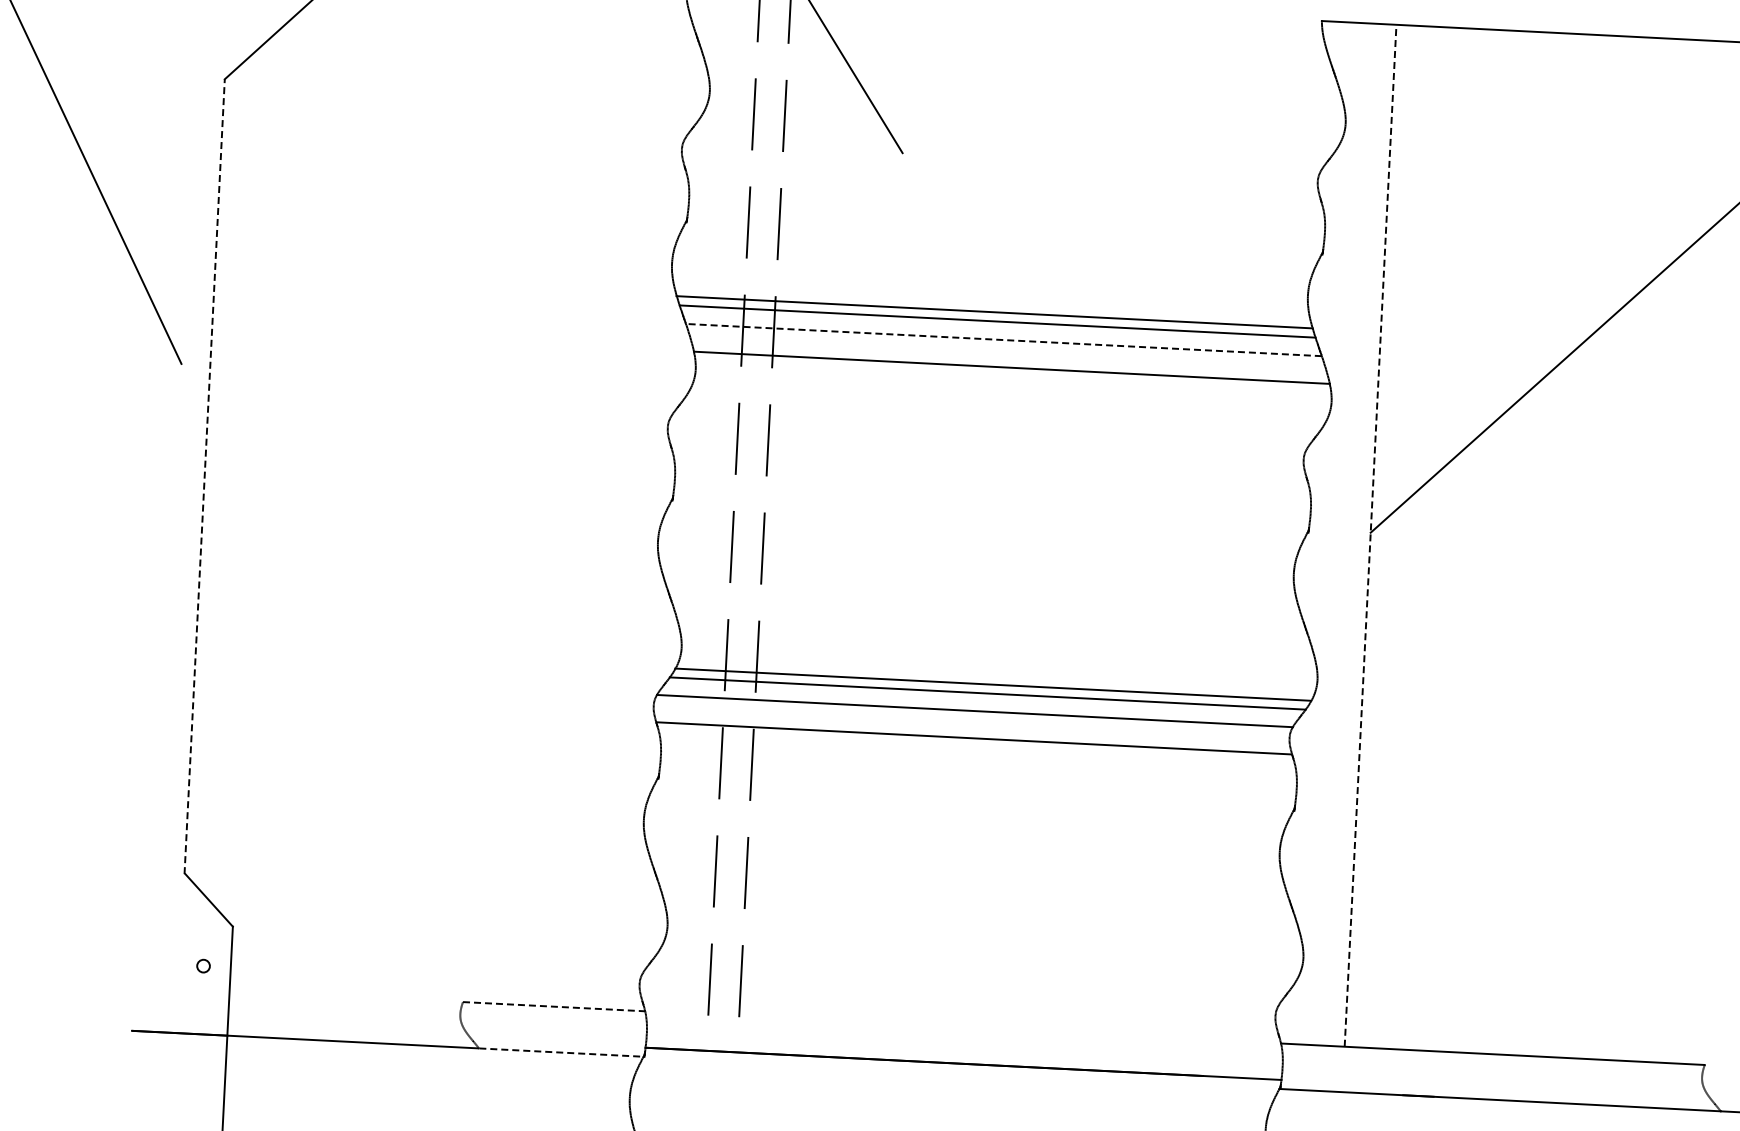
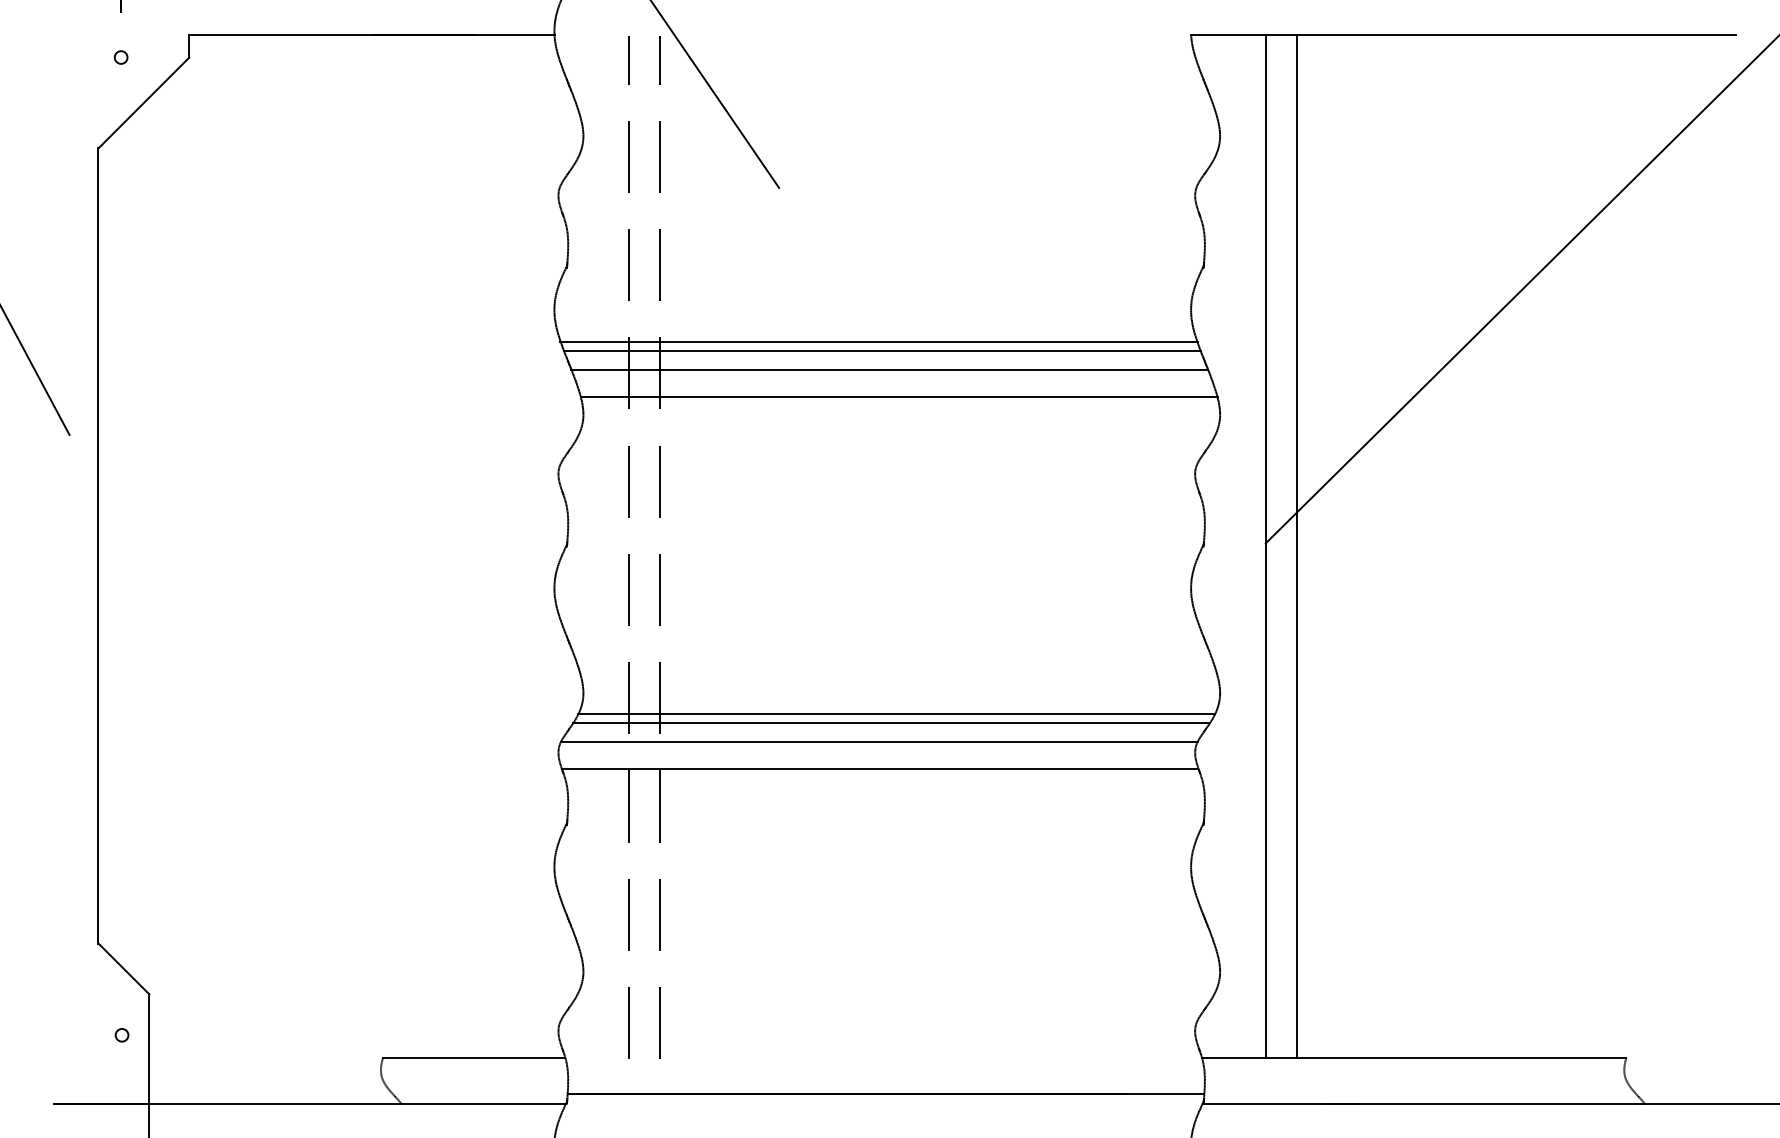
line: (1003, 340) -> (889, 369), dashed -> solid
line: (204, 476) -> (98, 546), dashed -> solid
line: (1370, 535) -> (1265, 546), dashed -> solid
line: (1401, 537) -> (1296, 546), added
line: (554, 1007) -> (474, 1058), dashed -> solid
line: (561, 1052) -> (483, 1103), dashed -> solid

